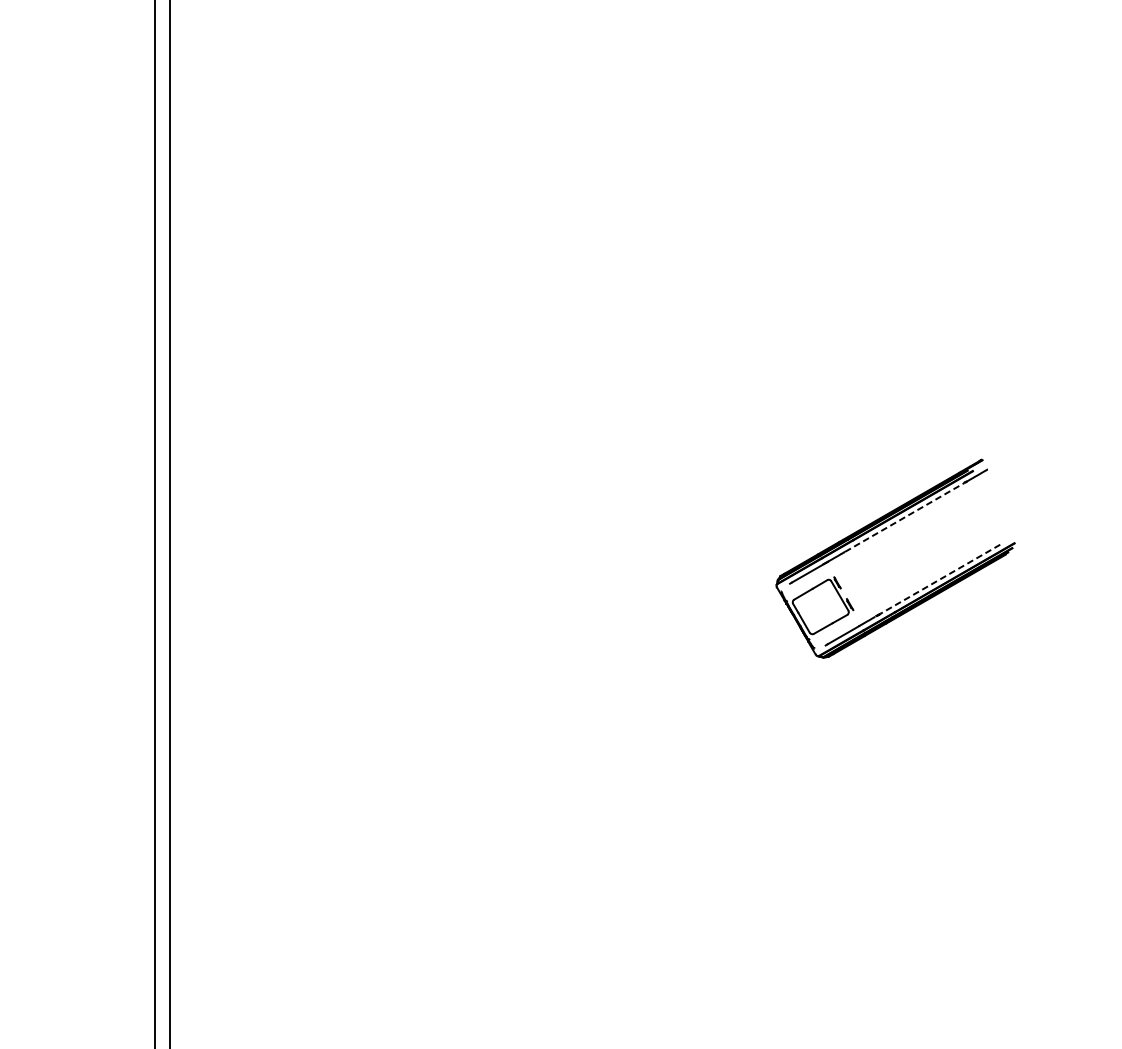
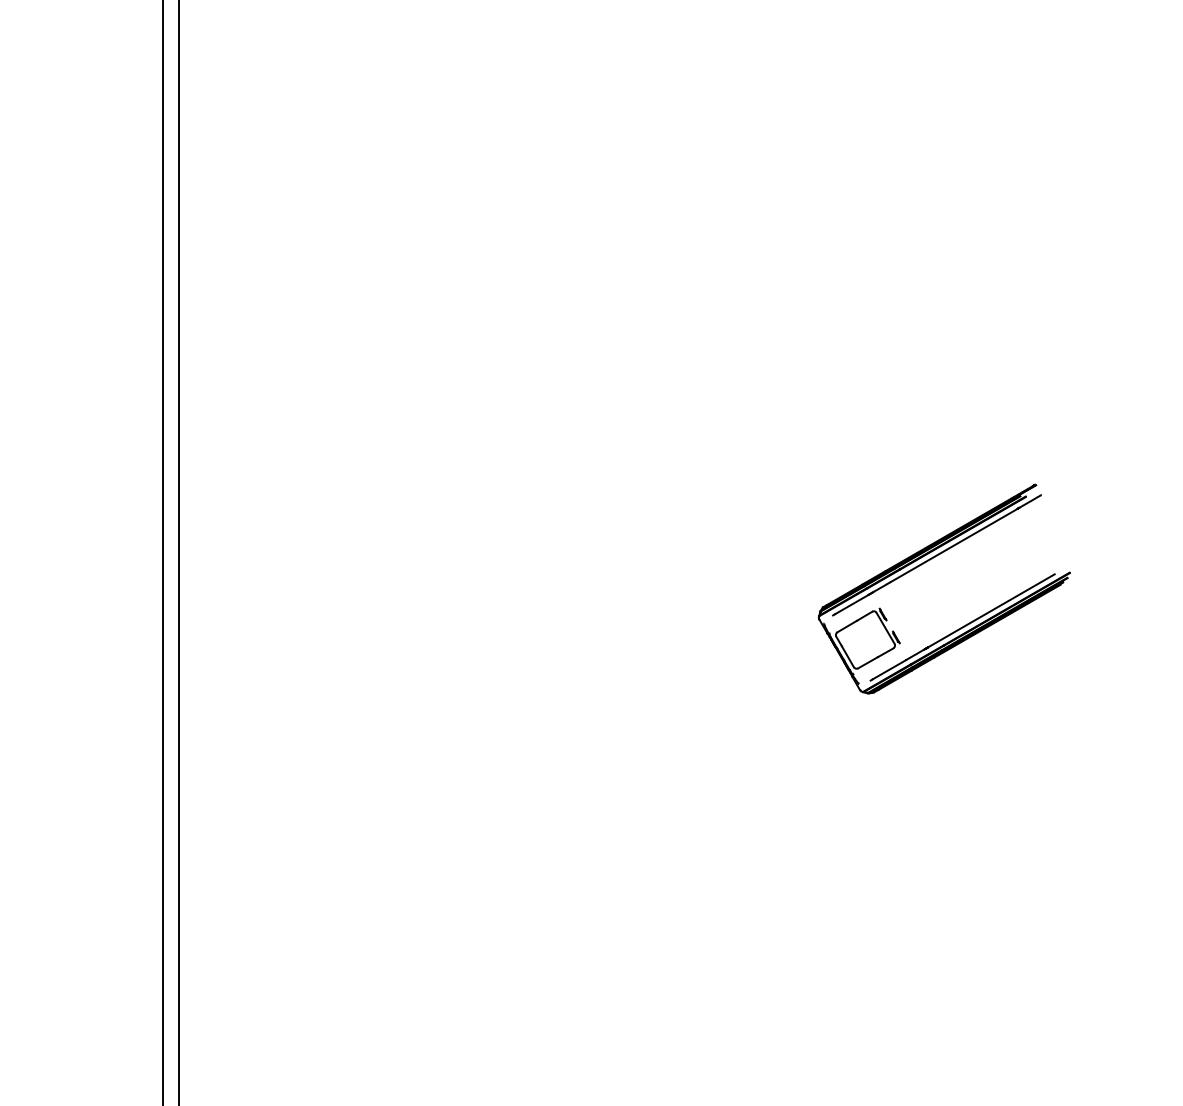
line: (905, 517) -> (954, 545), dashed -> solid
line: (940, 579) -> (991, 610), dashed -> solid

